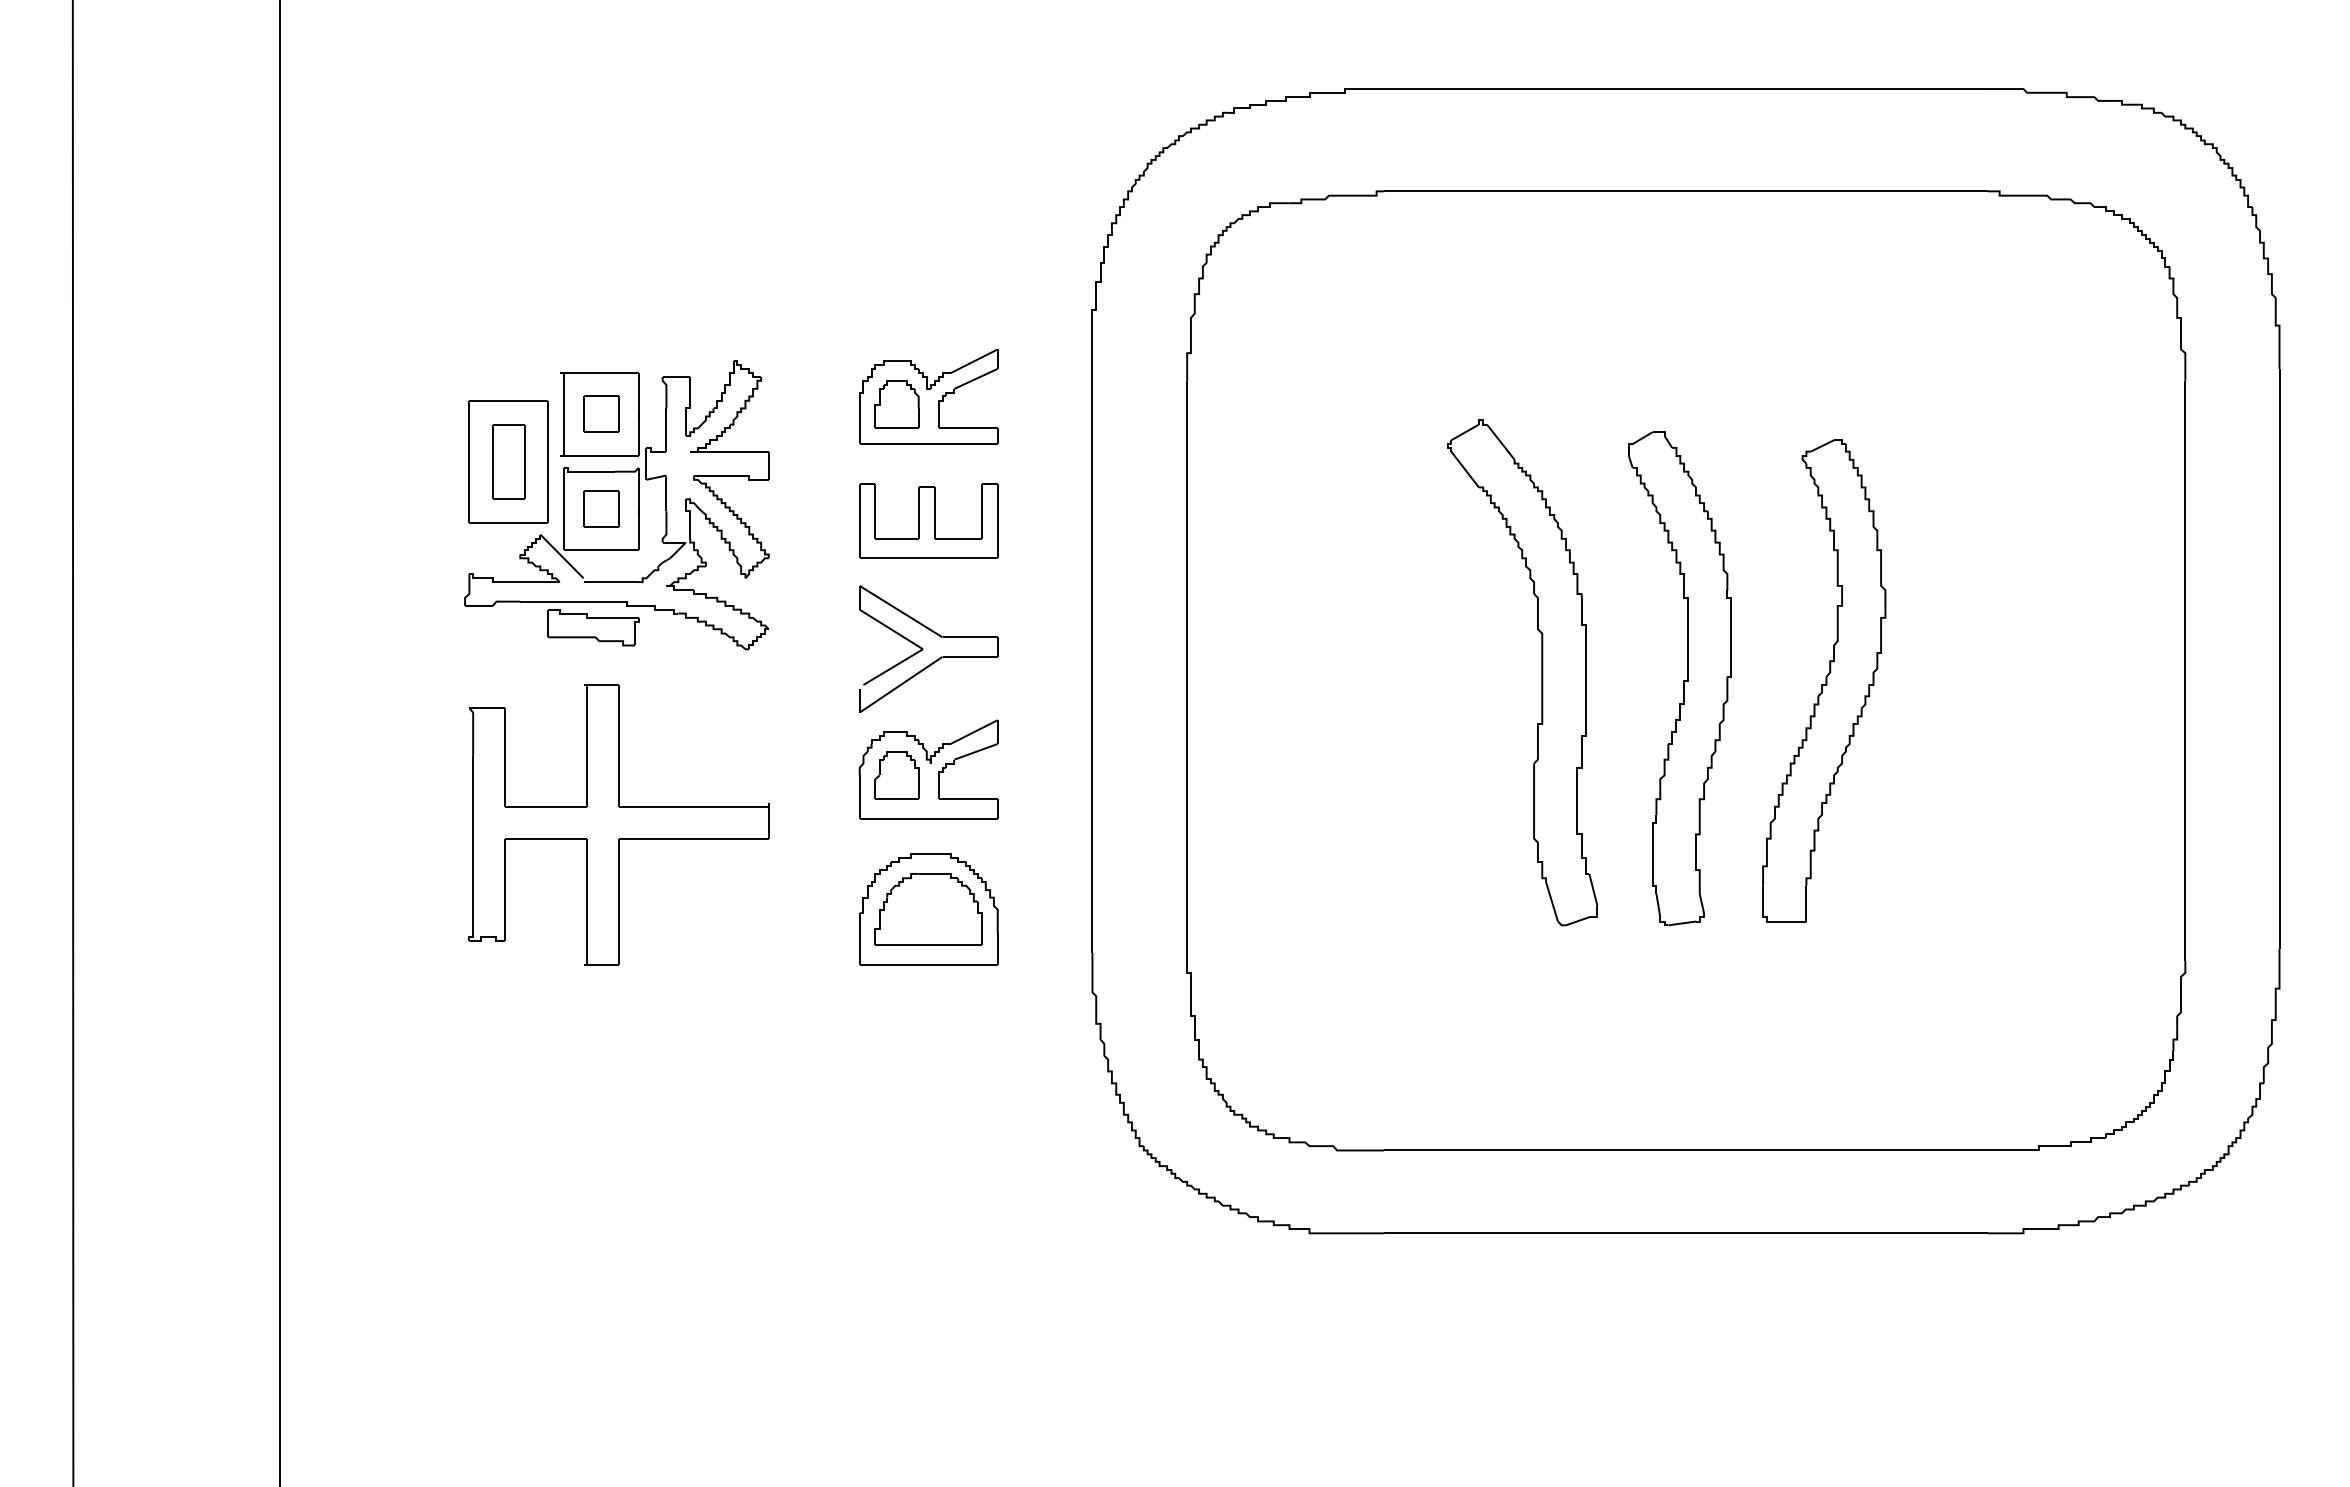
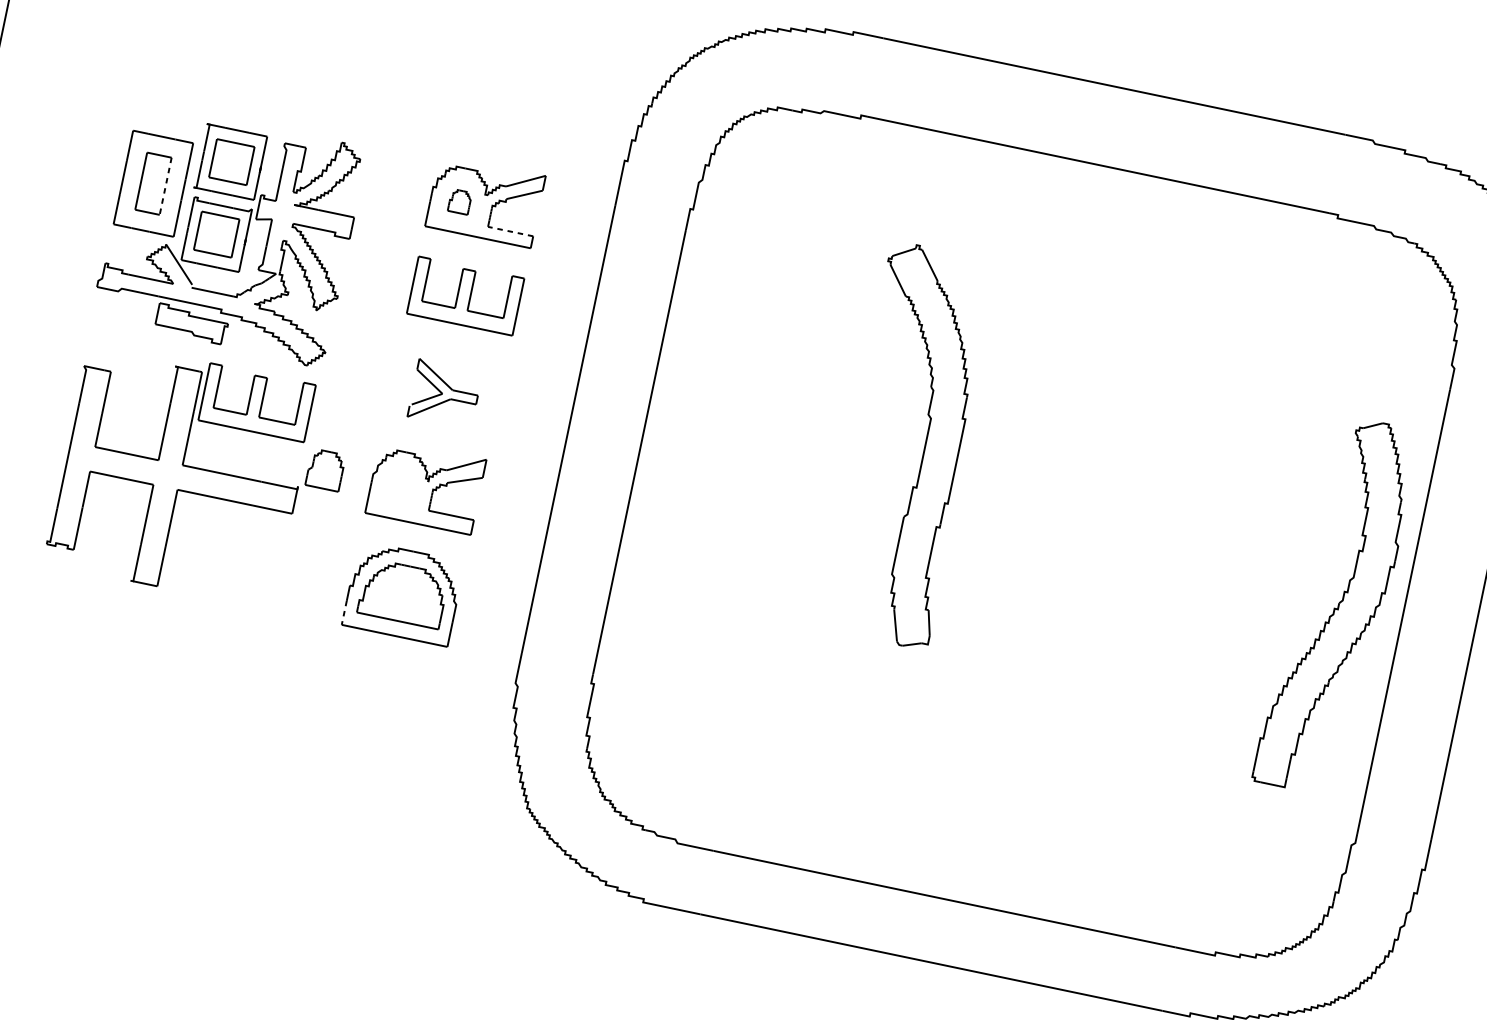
part: (896, 404) -> (459, 201), size x0.6
part: (601, 413) -> (232, 161), size x1.4
line: (968, 428) -> (510, 231), solid -> dashed
line: (524, 462) -> (165, 186), solid -> dashed
part: (601, 508) -> (217, 234), size x1.4
part: (928, 649) -> (444, 394), size x0.6
part: (1541, 672) -> (924, 448), moved
part: (1679, 678) -> (1015, 536), removed
part: (1824, 680) -> (1337, 605), moved
part: (695, 708) -> (257, 402), added
part: (896, 775) -> (325, 470), moved
line: (859, 949) -> (344, 613), solid -> dashed

